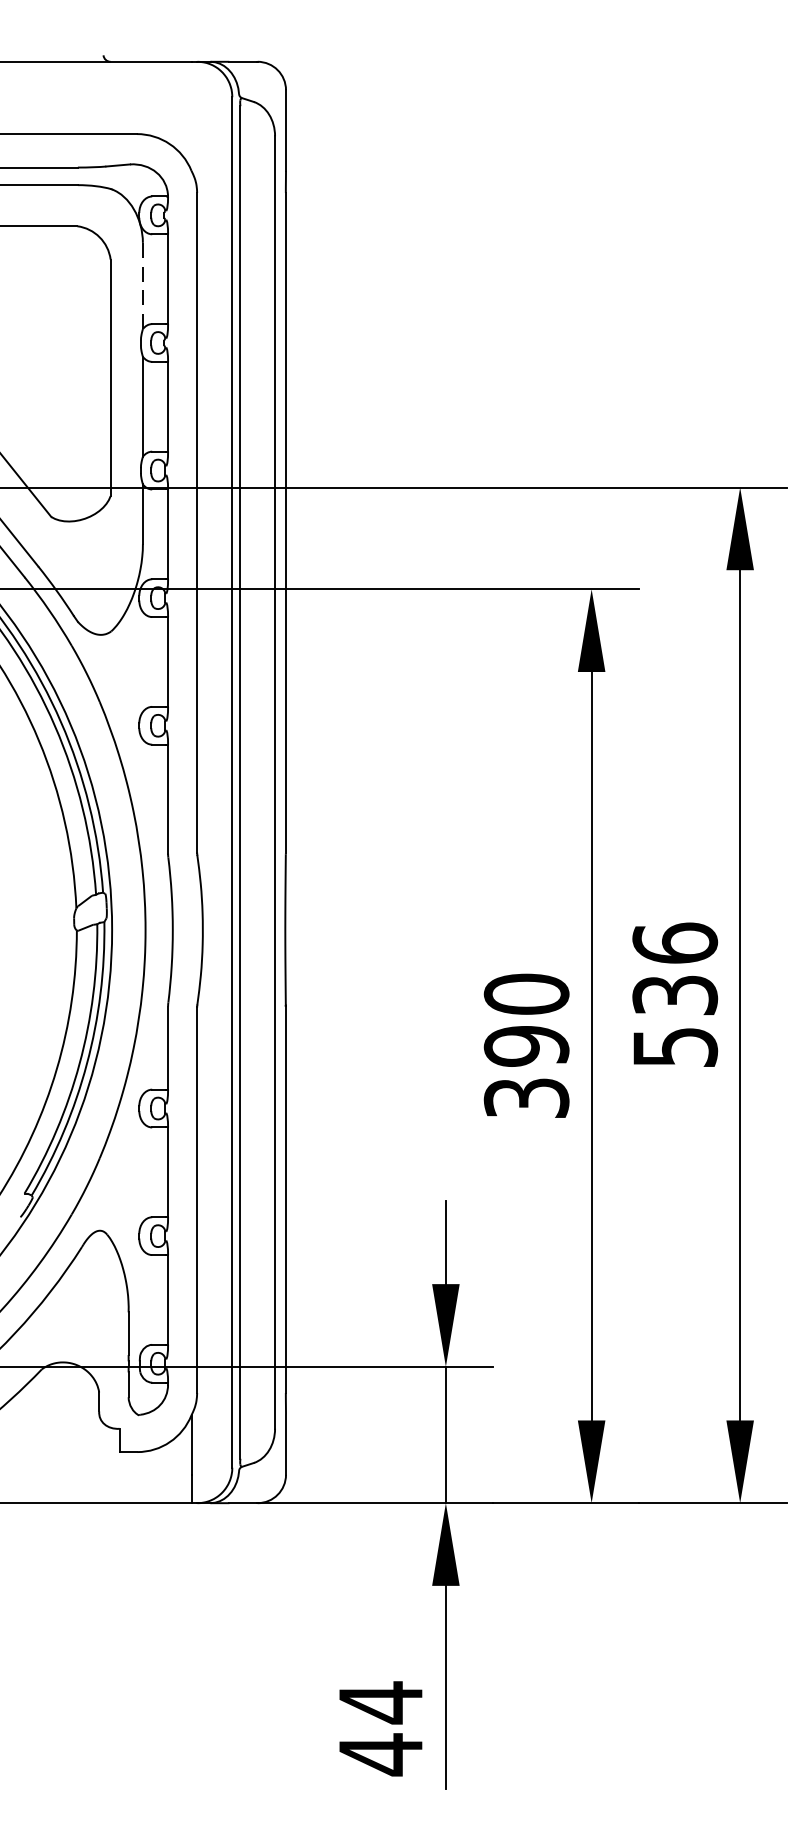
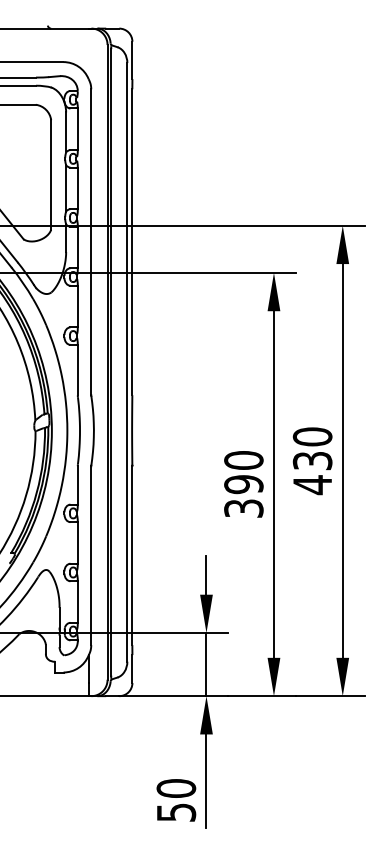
line: (143, 286) -> (66, 132), dashed -> solid
text: (674, 996) -> (312, 461), 536 -> 430
text: (381, 1728) -> (176, 800), 44 -> 50

